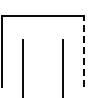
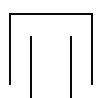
line: (83, 51) -> (91, 48), dashed -> solid

